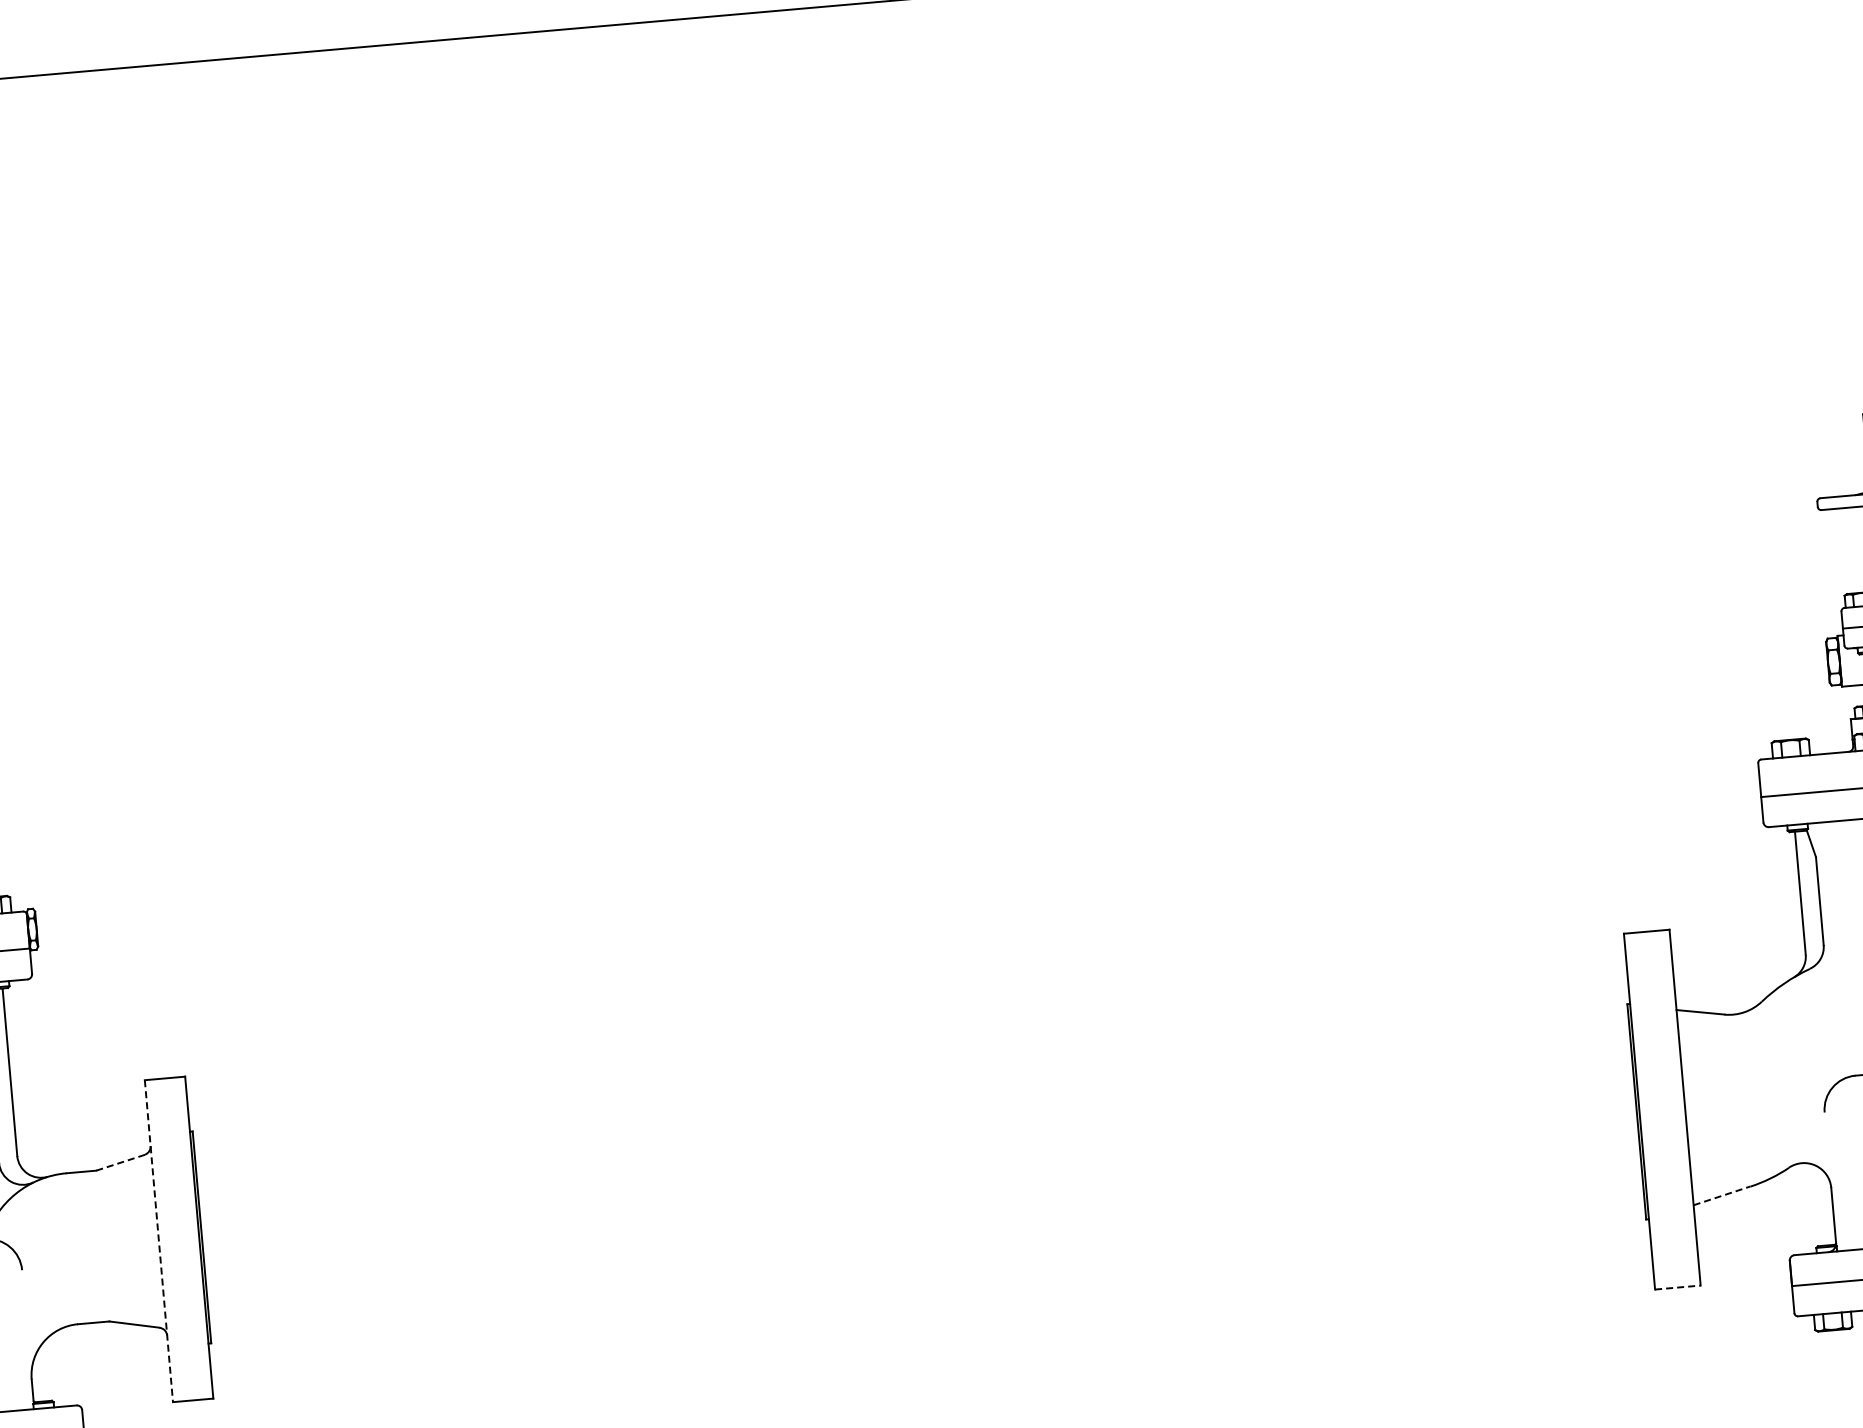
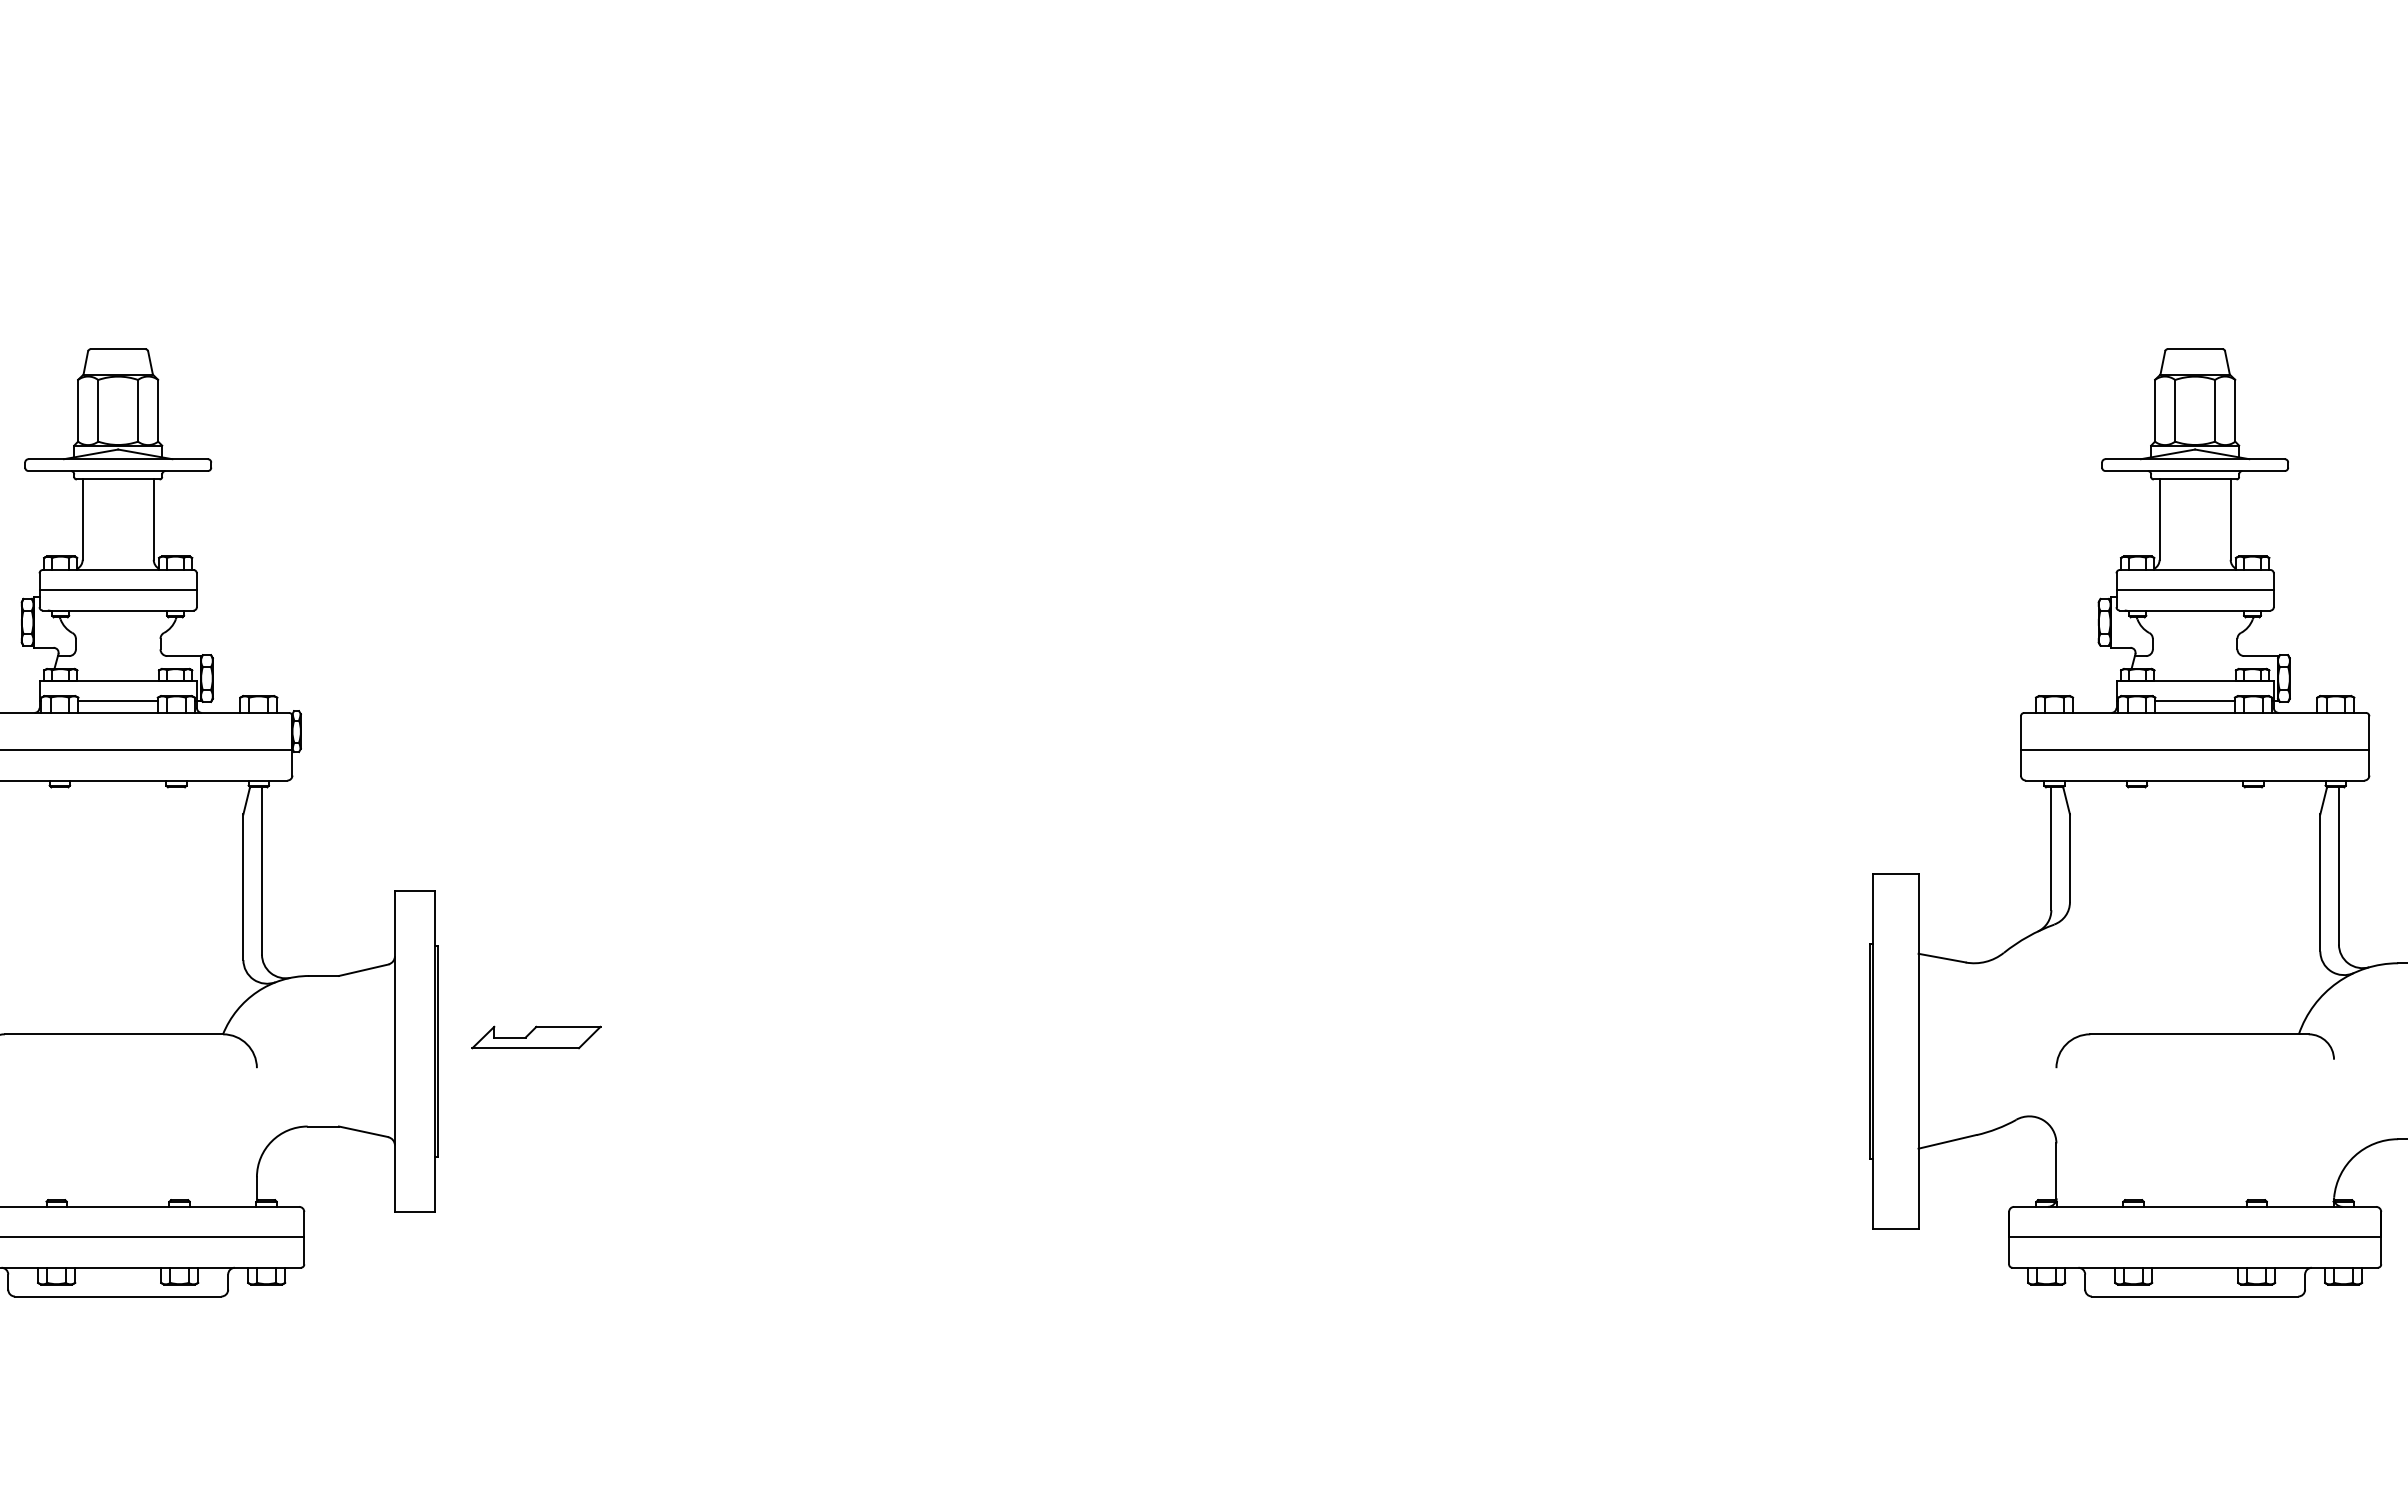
line: (120, 1163) -> (363, 970), dashed -> solid
line: (1721, 1195) -> (1947, 1141), dashed -> solid
part: (299, 1214) -> (536, 1037), added
line: (158, 1241) -> (394, 1051), dashed -> solid
line: (1677, 1287) -> (1895, 1228), dashed -> solid

